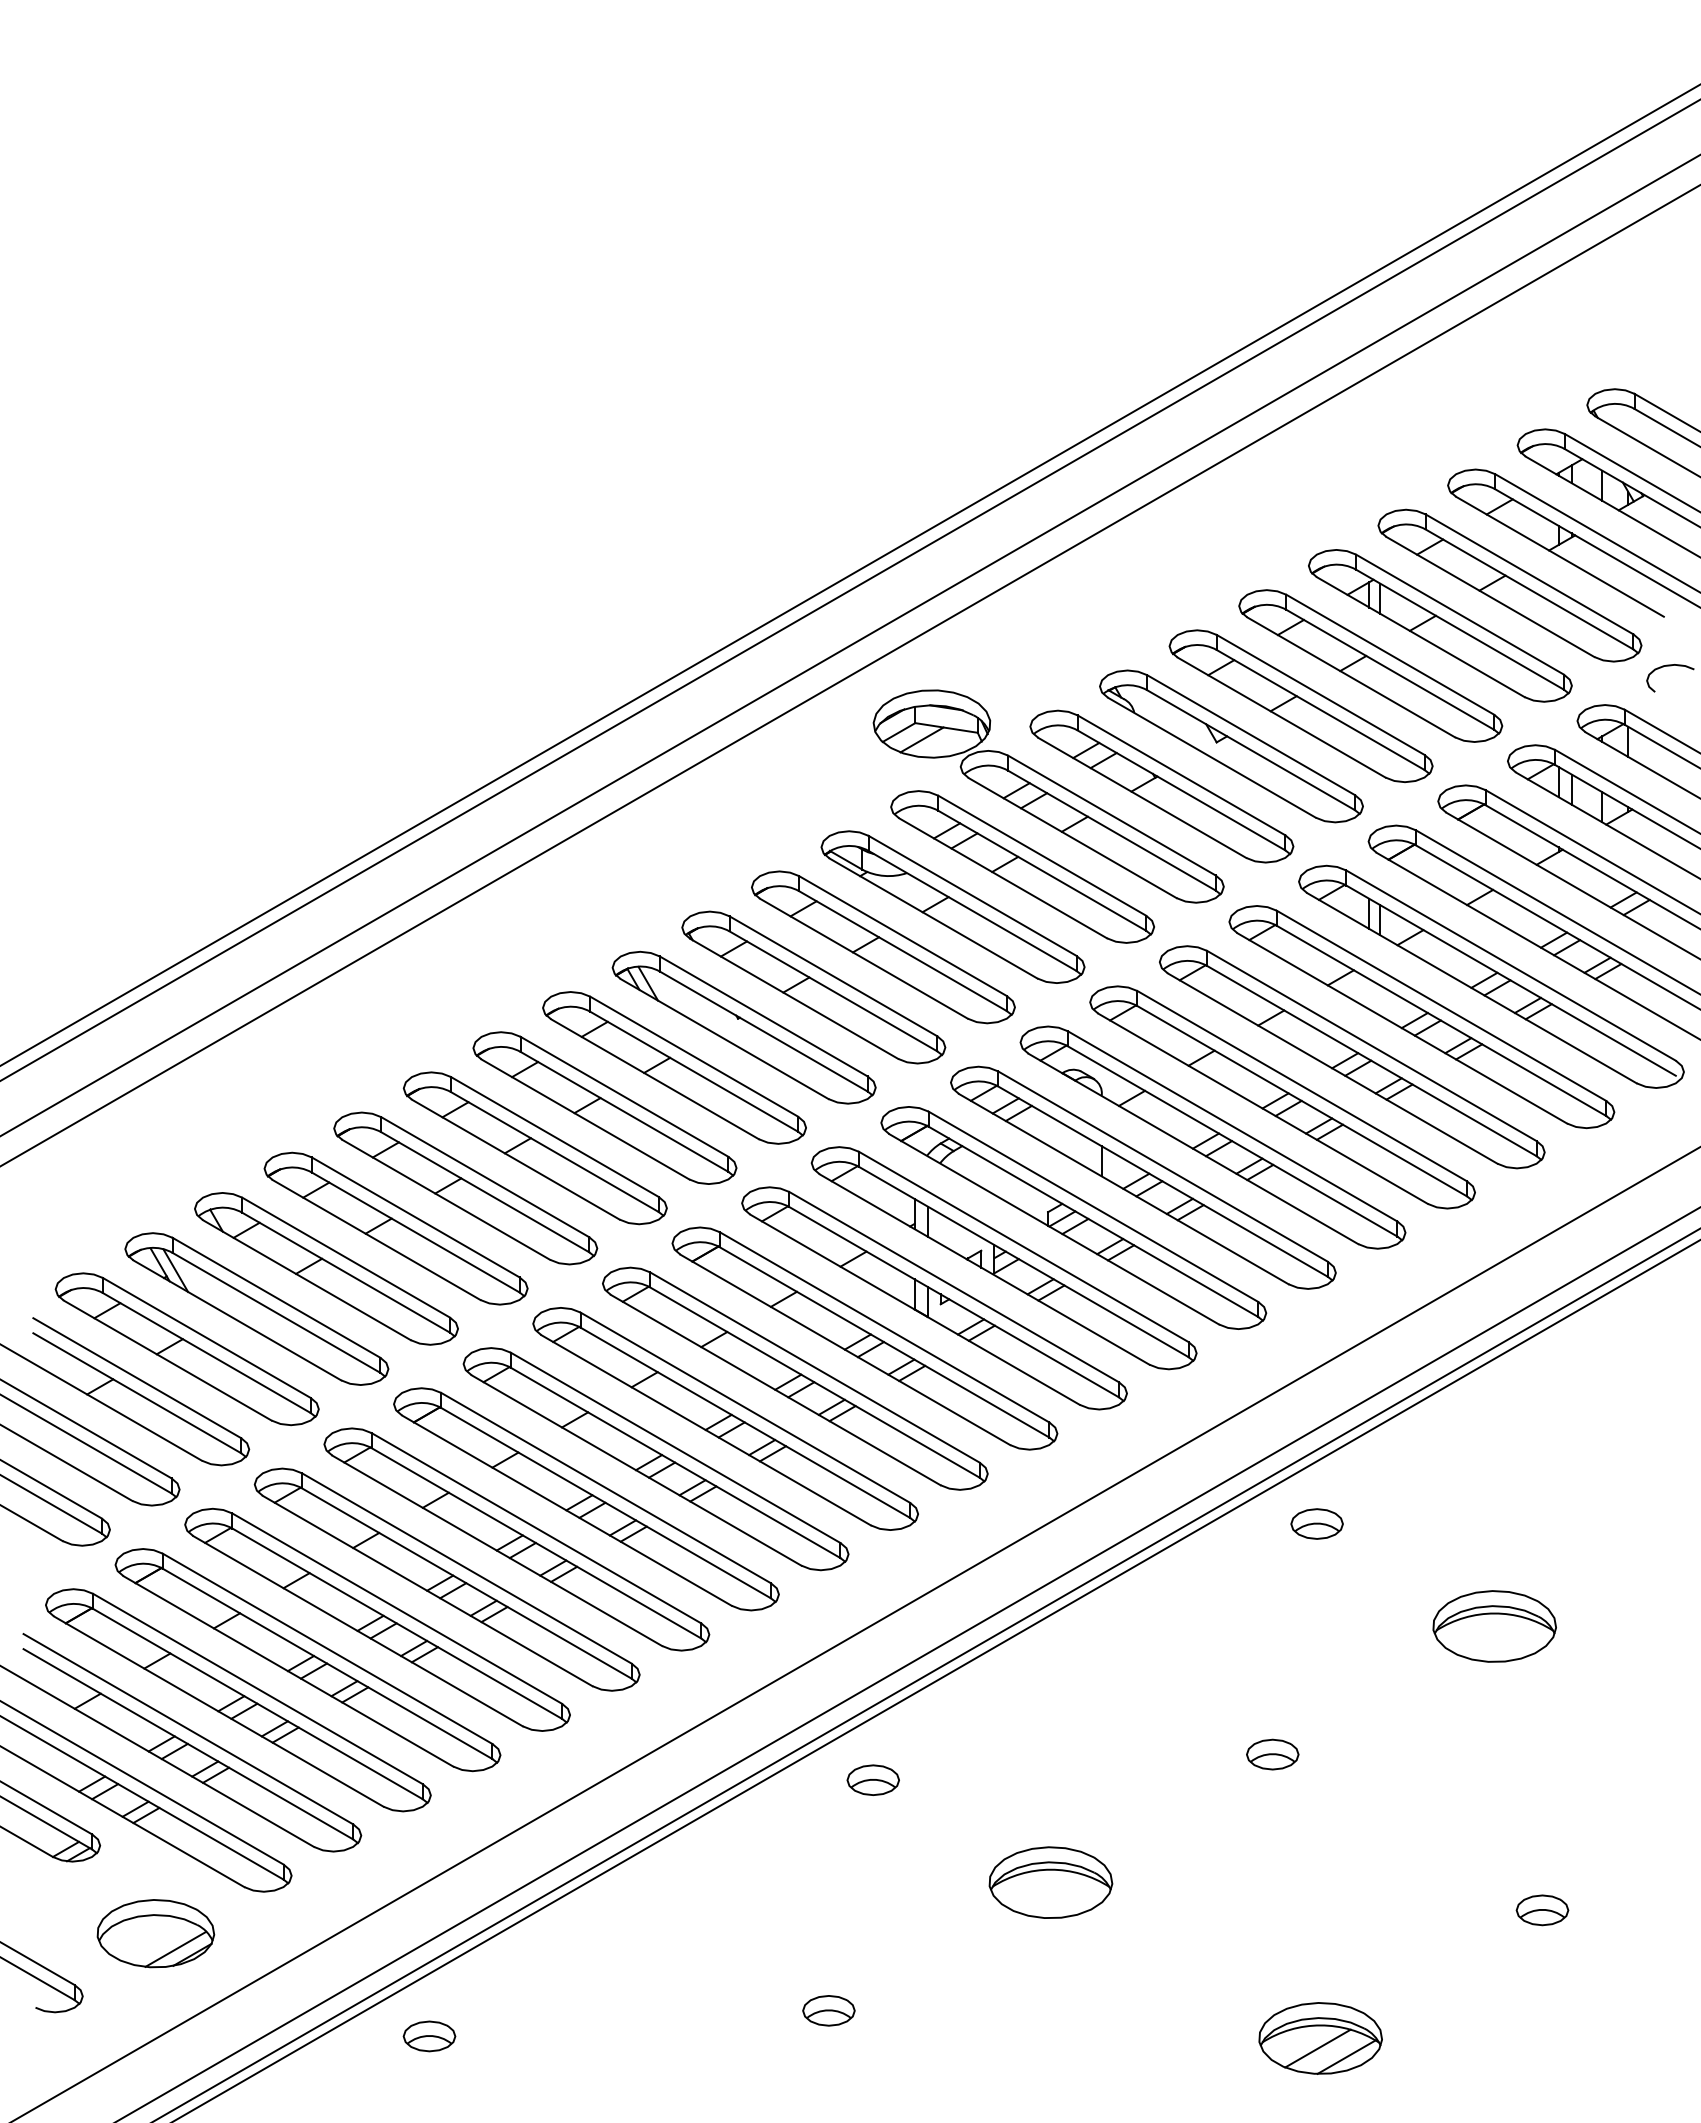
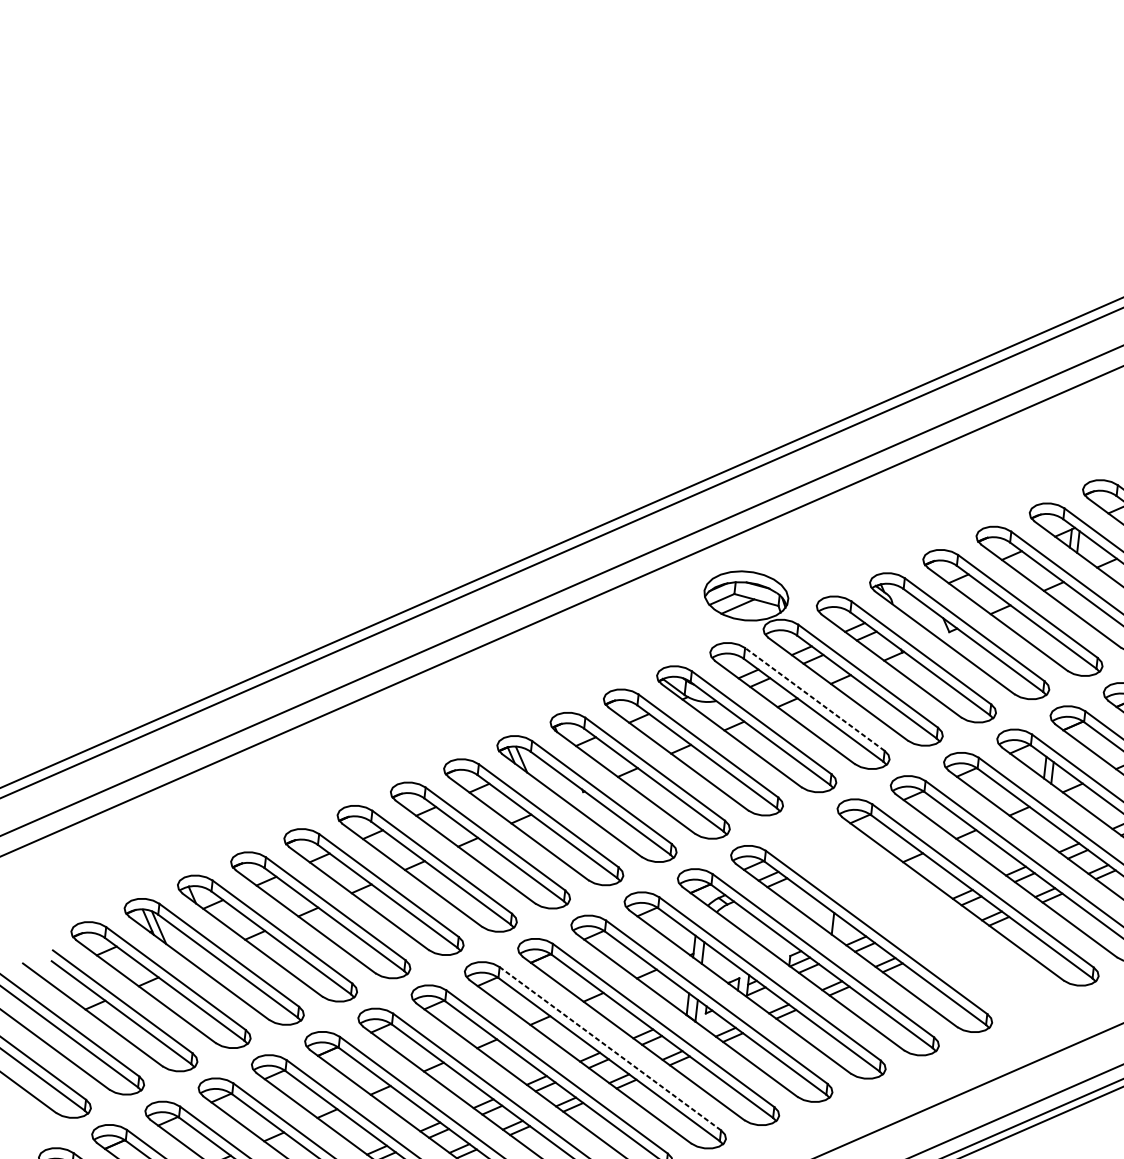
line: (1042, 855) -> (815, 699), solid -> dashed
part: (1212, 1137) -> (914, 915), removed
line: (814, 1367) -> (610, 1048), solid -> dashed

